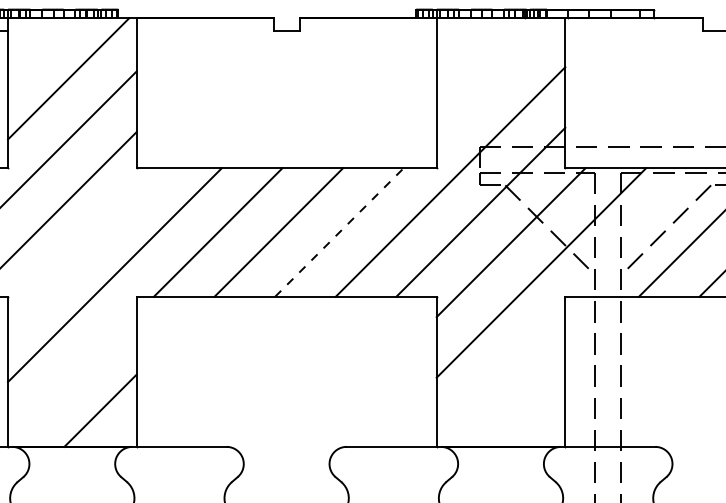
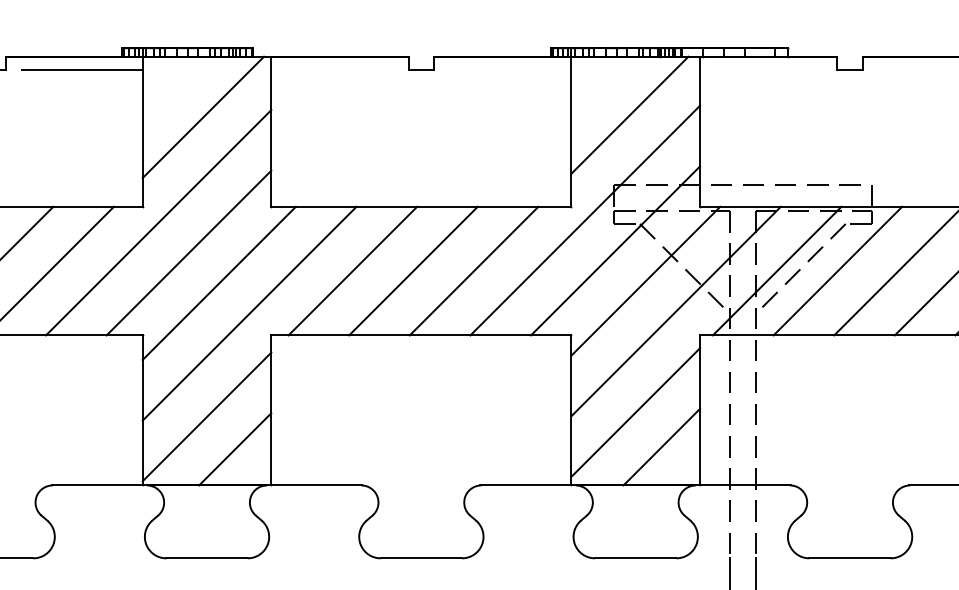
line: (494, 75) -> (629, 114), added
line: (641, 231) -> (776, 270), added
line: (339, 232) -> (474, 271), dashed -> solid
line: (83, 243) -> (218, 282), added
line: (500, 373) -> (635, 412), added
line: (71, 377) -> (206, 416), added
line: (526, 407) -> (661, 446), added

